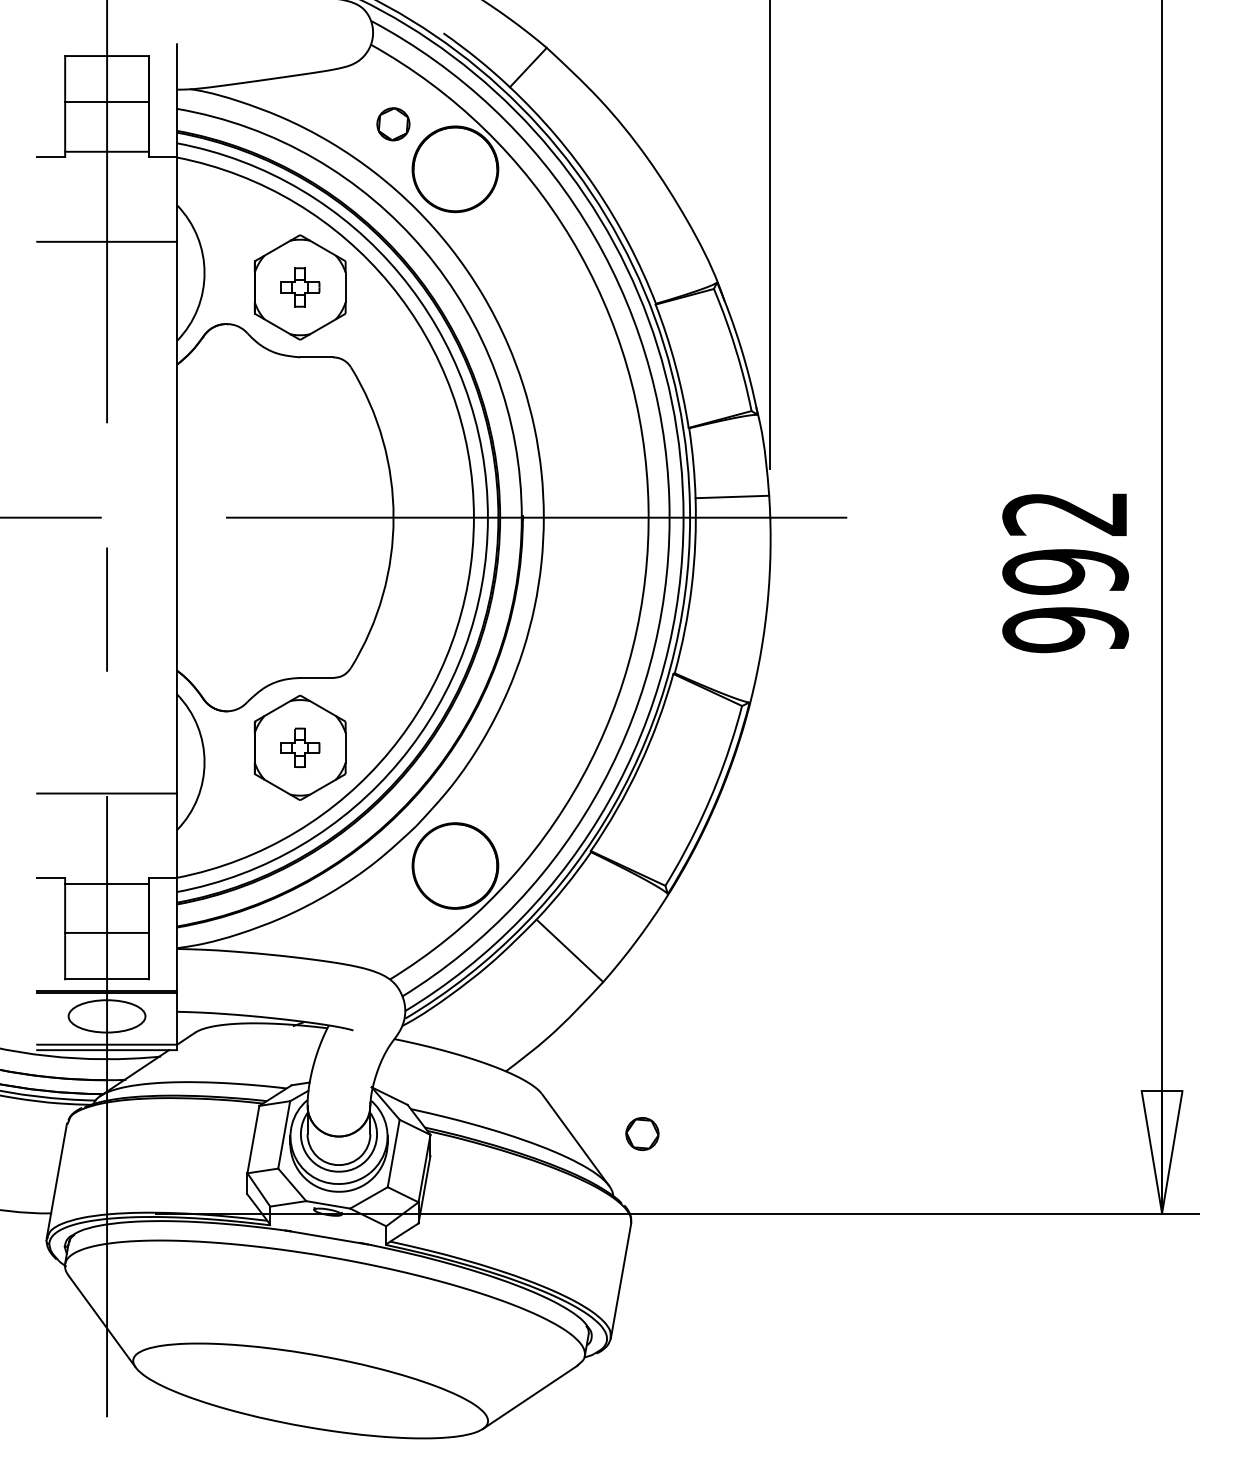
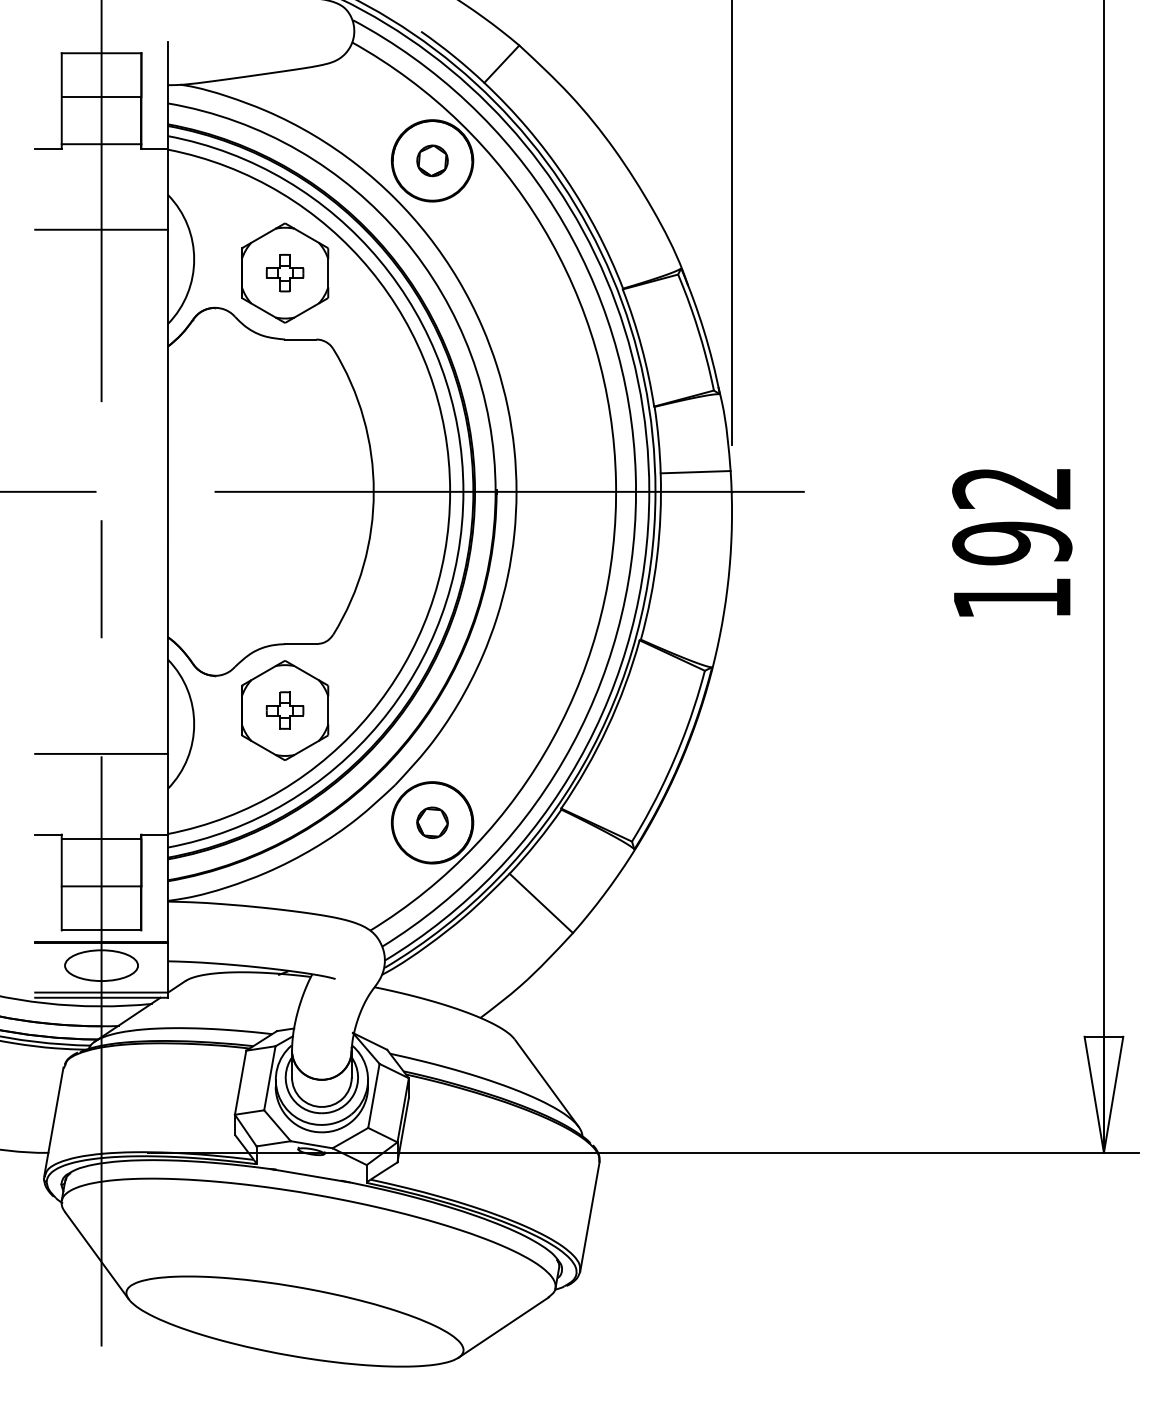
part: (393, 124) -> (432, 161), moved
text: (1065, 630) -> (1012, 599), 992 -> 192
part: (642, 1134) -> (432, 823), moved

